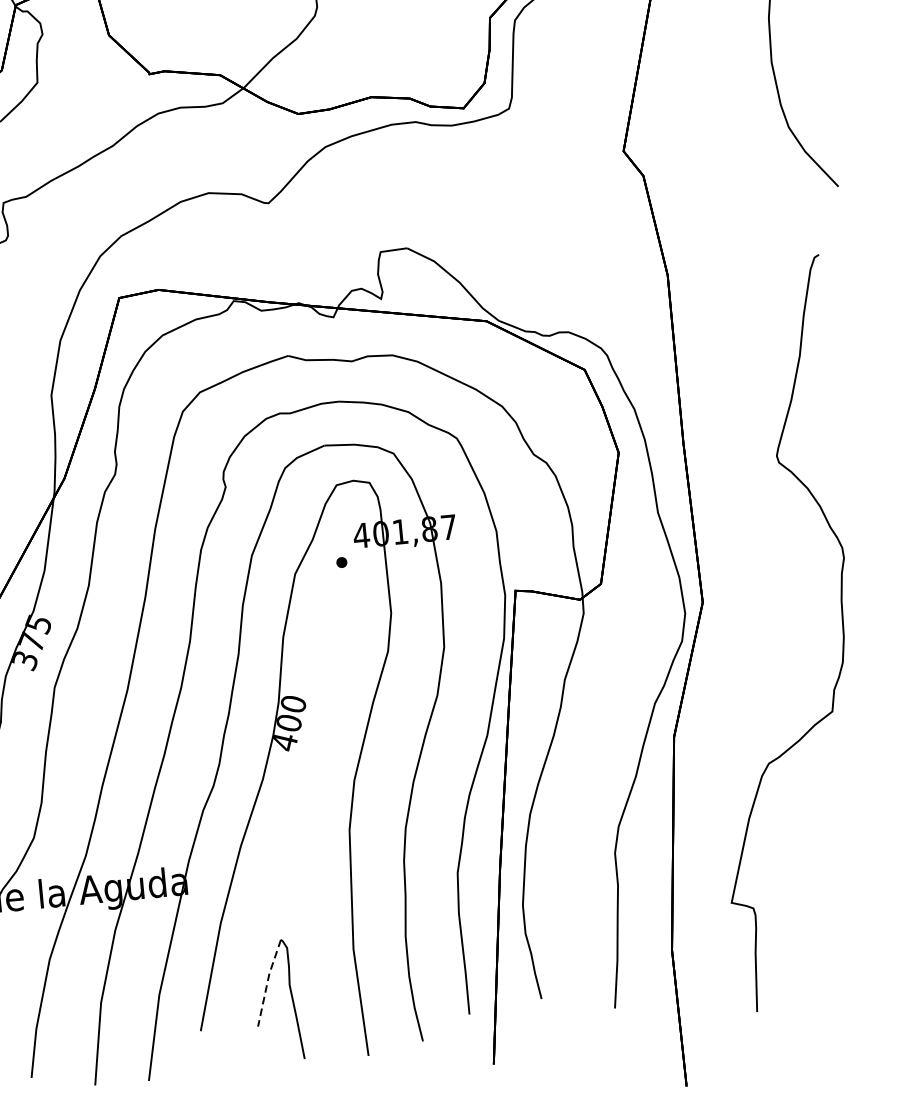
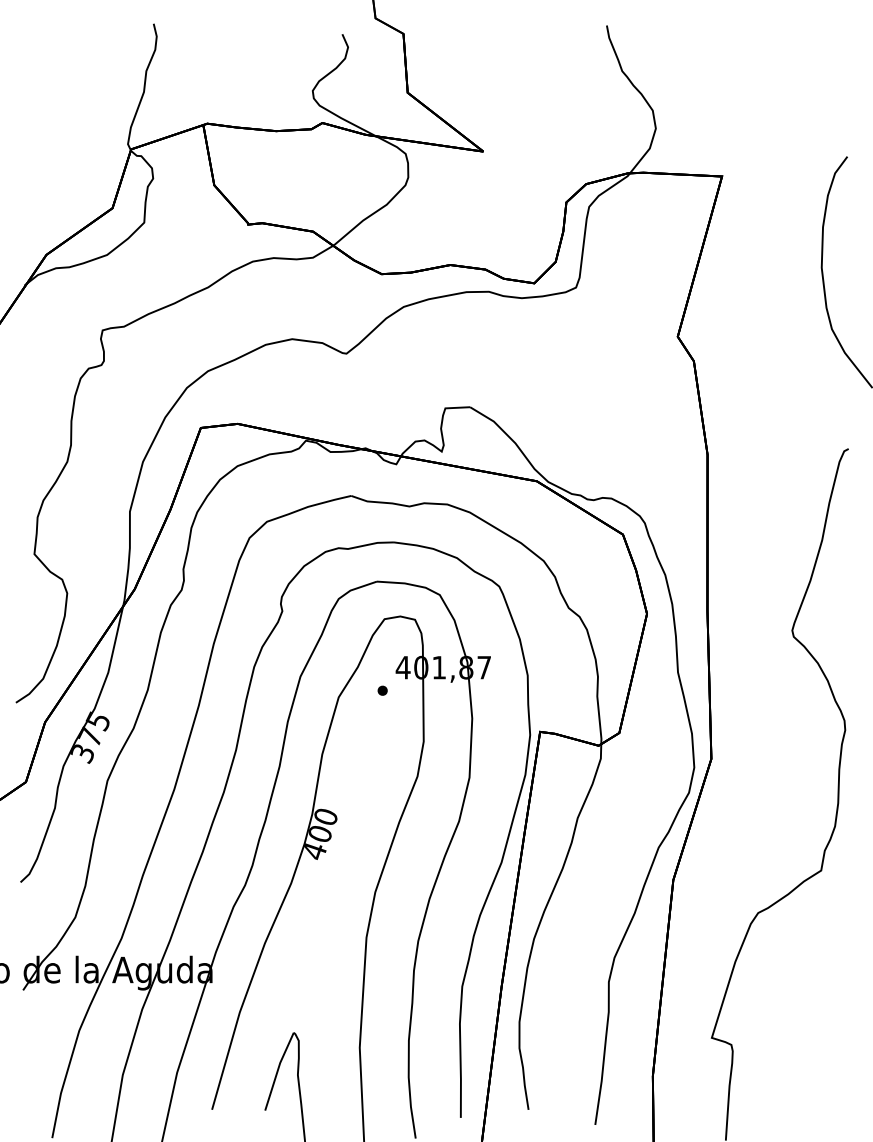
line: (267, 982) -> (277, 1070), dashed -> solid

